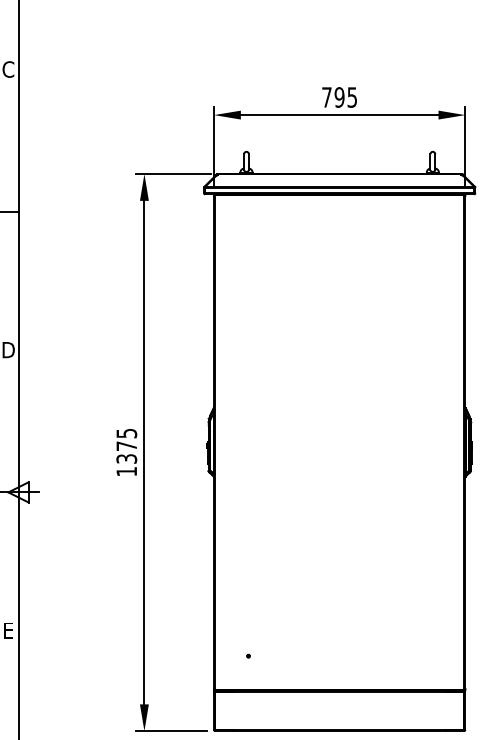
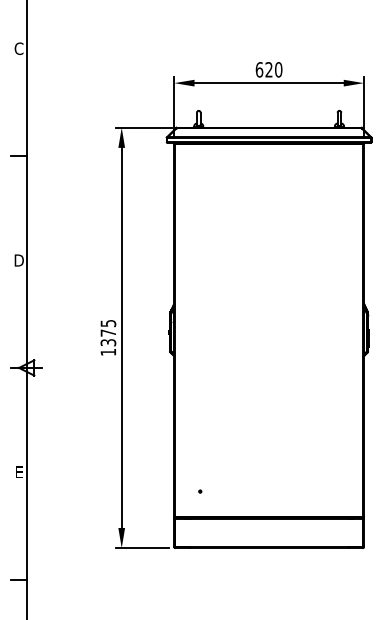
text: (338, 97) -> (268, 69), 795 -> 620

